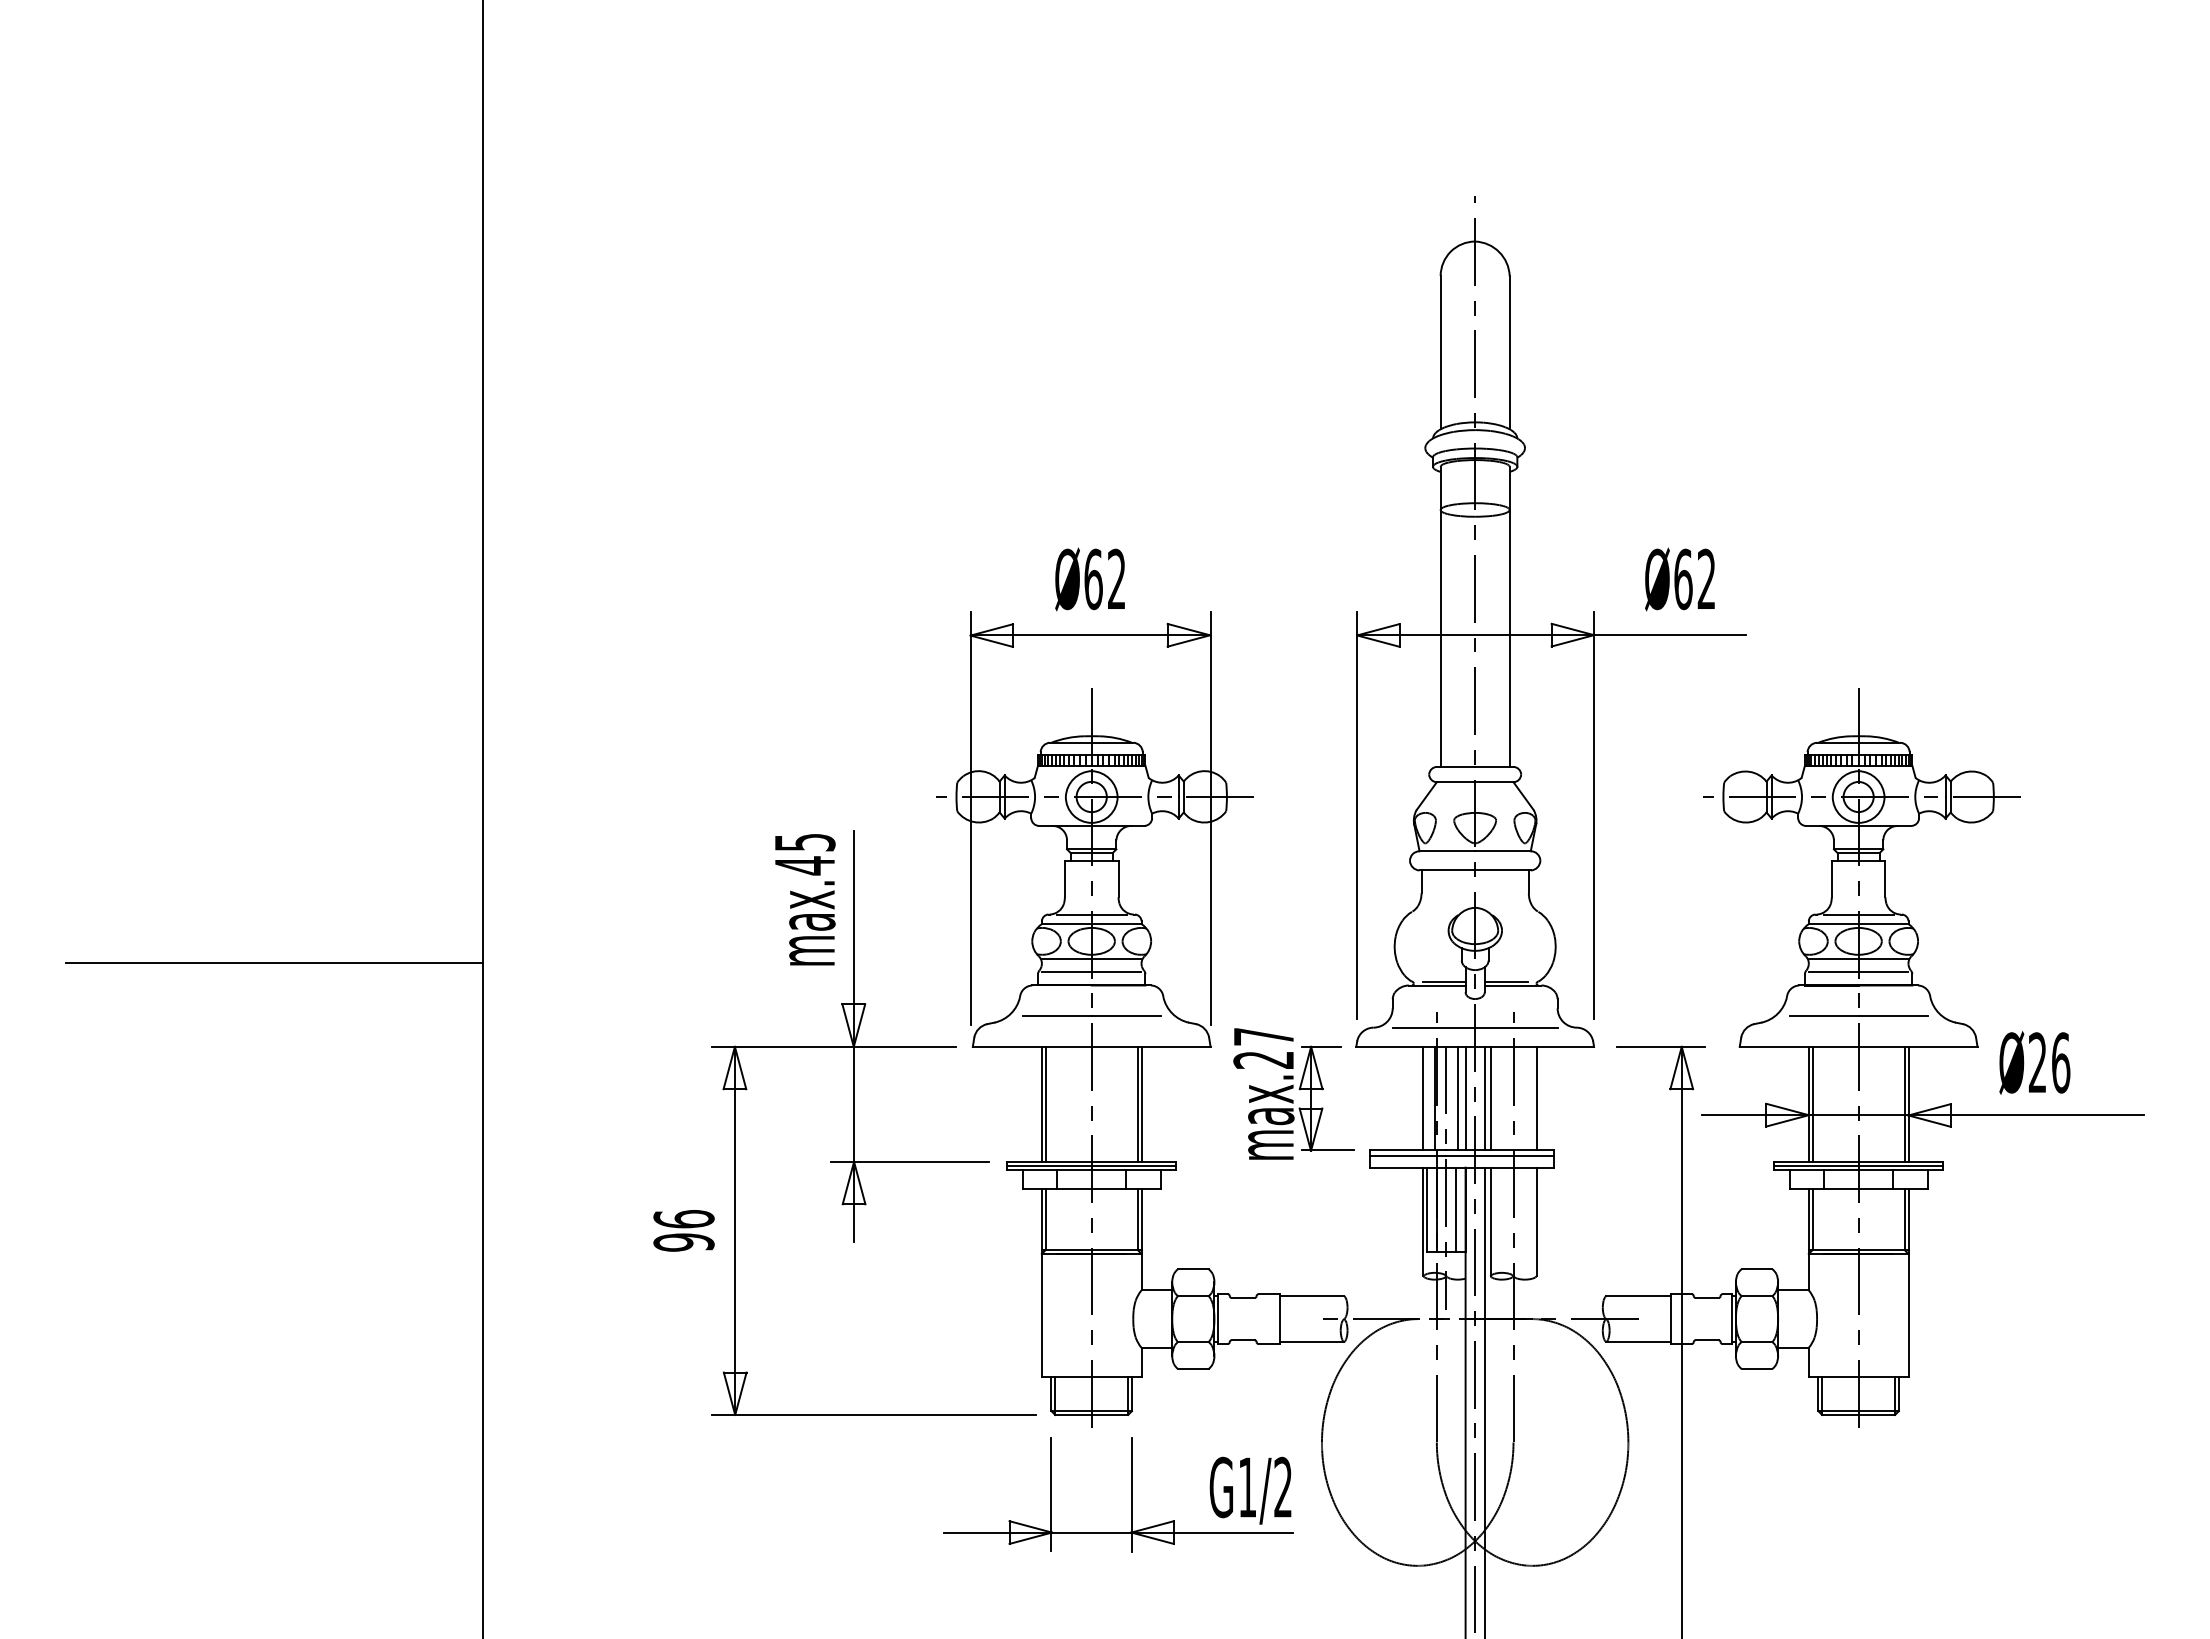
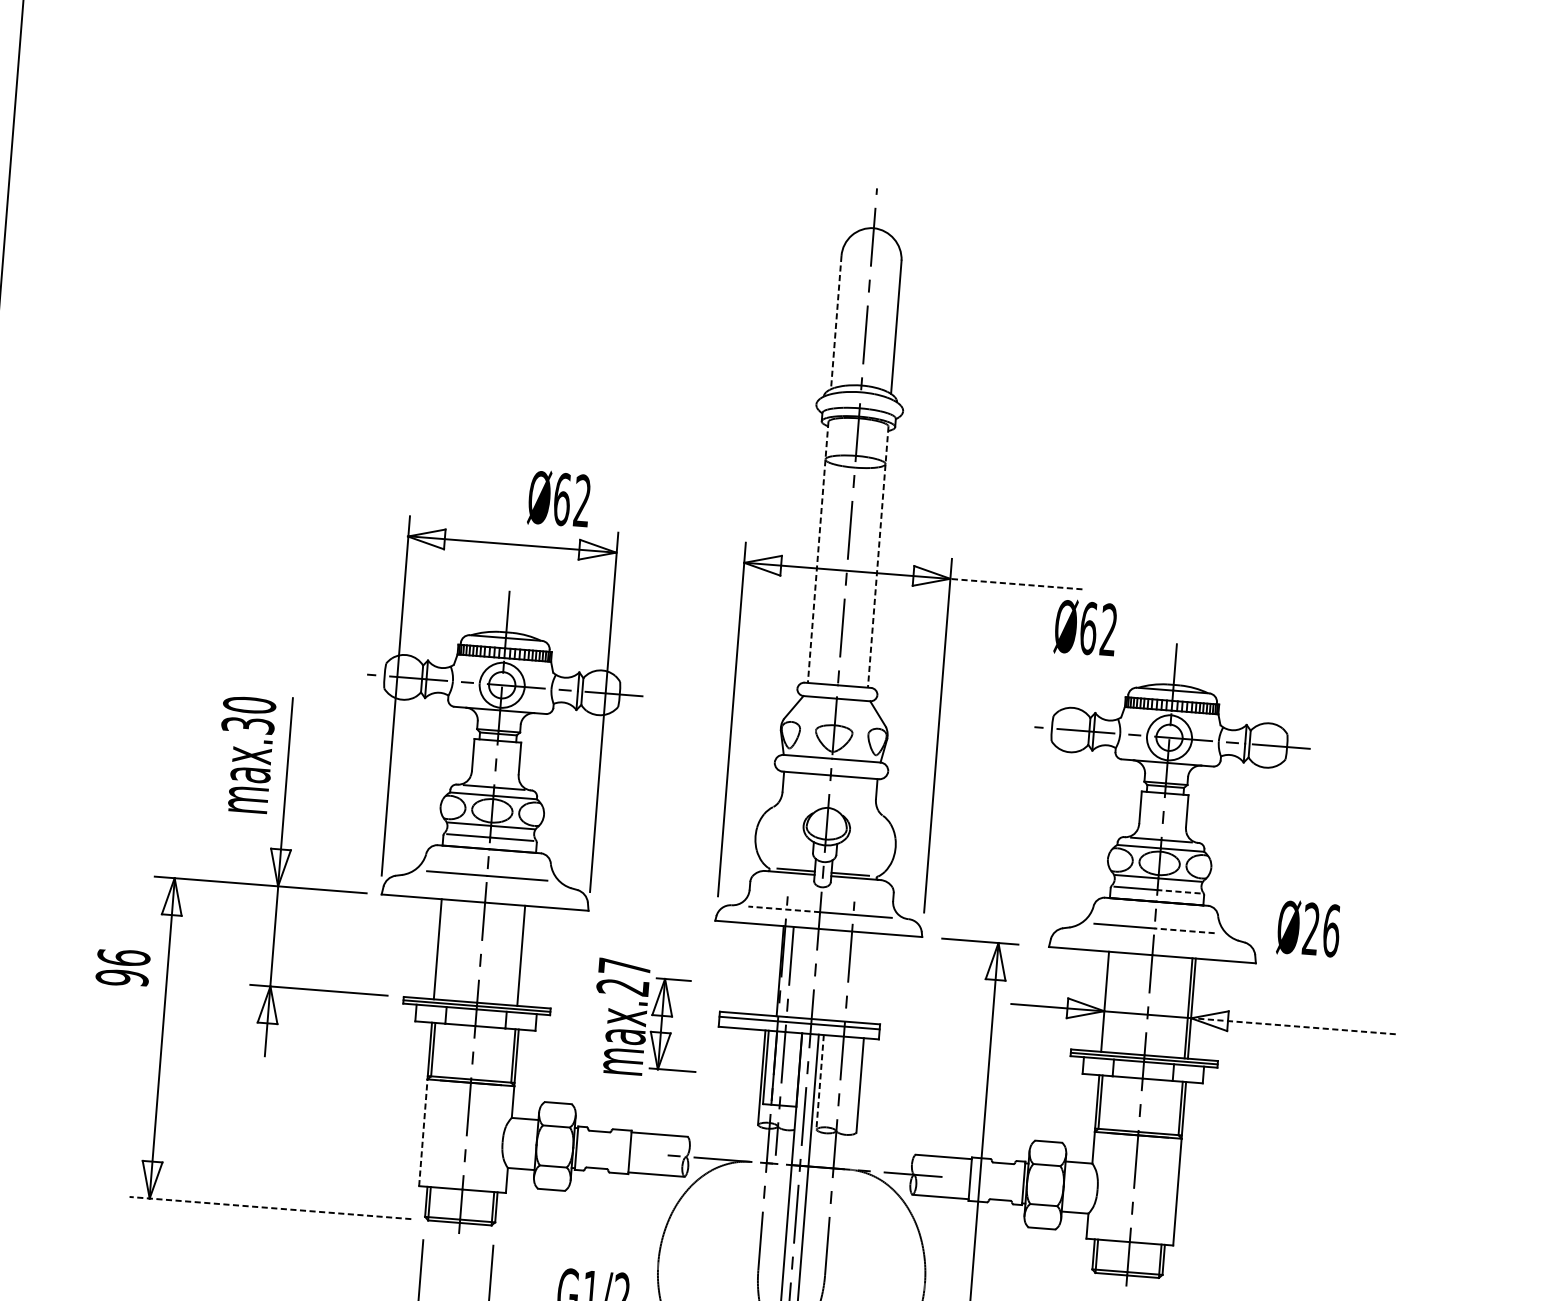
line: (1440, 352) -> (836, 322), solid -> dashed
text: (1089, 579) -> (558, 499), moved
text: (1679, 579) -> (1085, 628), moved
line: (1440, 617) -> (817, 552), solid -> dashed
line: (1509, 617) -> (878, 557), solid -> dashed
line: (1669, 635) -> (1016, 584), solid -> dashed
text: (804, 854) -> (248, 715), max.45 -> max.30
line: (1883, 972) -> (1179, 892), solid -> dashed
line: (1893, 1016) -> (1184, 931), solid -> dashed
line: (1433, 1027) -> (783, 909), solid -> dashed
text: (2034, 1062) -> (1308, 928), moved
part: (1293, 1093) -> (646, 1018), moved
line: (1423, 1098) -> (770, 970), removed
line: (1457, 1098) -> (799, 972), removed
line: (1465, 1098) -> (806, 973), removed
line: (1484, 1098) -> (823, 974), removed
line: (1490, 1098) -> (828, 974), removed
line: (1536, 1098) -> (868, 978), removed
line: (1045, 1103) -> (441, 948), removed
line: (1141, 1103) -> (524, 955), removed
line: (1812, 1103) -> (1108, 1001), removed
line: (2025, 1115) -> (1292, 1026), solid -> dashed
line: (1456, 1209) -> (791, 1069), removed
line: (1490, 1222) -> (820, 1082), solid -> dashed
text: (683, 1230) -> (122, 967), moved
line: (1041, 1314) -> (423, 1132), solid -> dashed
line: (873, 1414) -> (270, 1207), solid -> dashed

